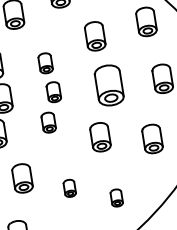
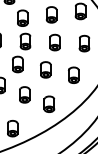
part: (108, 85) -> (54, 42), size x0.71
part: (48, 92) -> (21, 41), size x1.43
part: (69, 187) -> (24, 94), size x1.67
part: (116, 196) -> (49, 103), size x1.67

